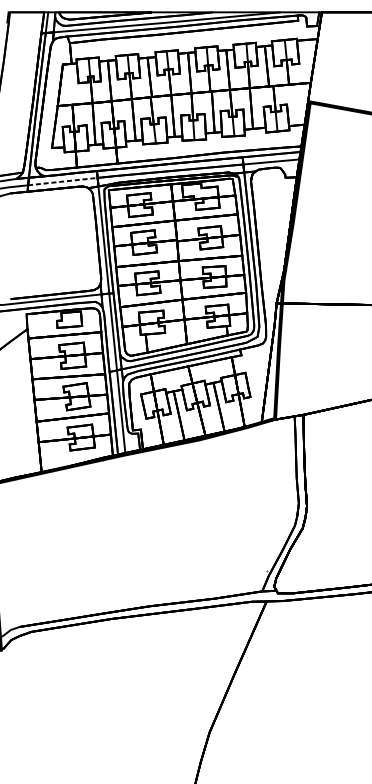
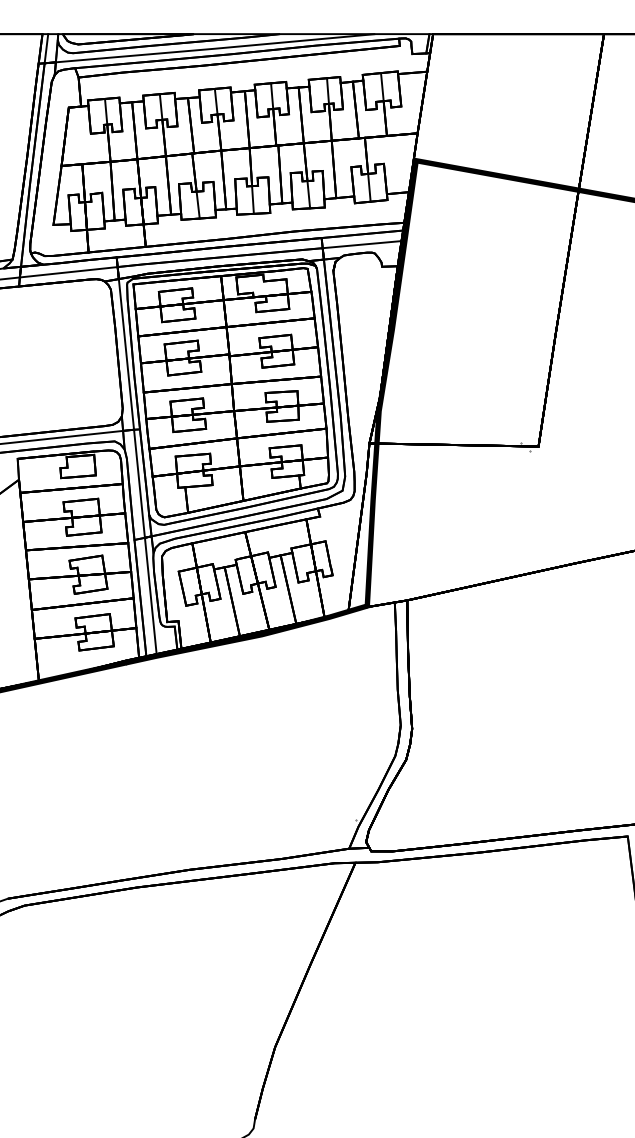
line: (63, 181) -> (69, 272), dashed -> solid

